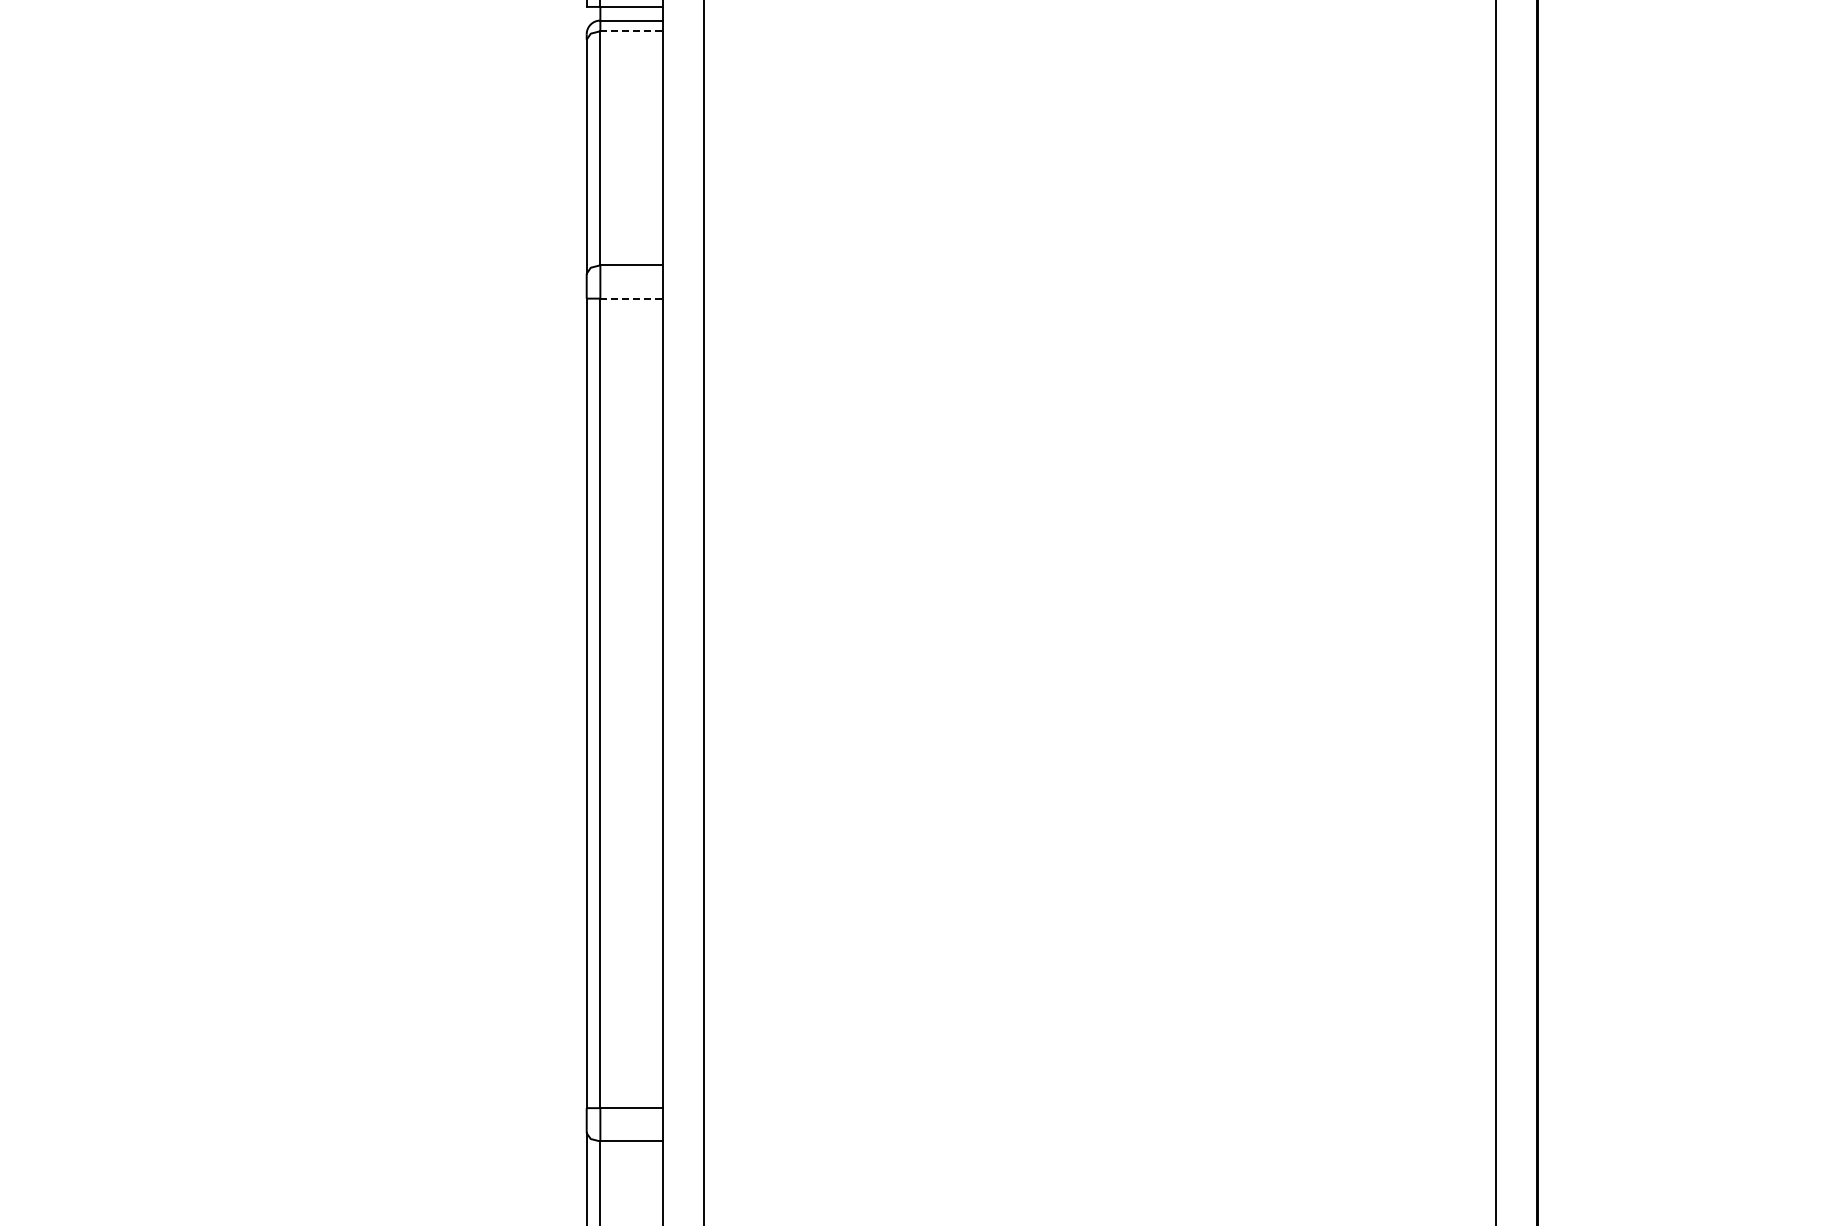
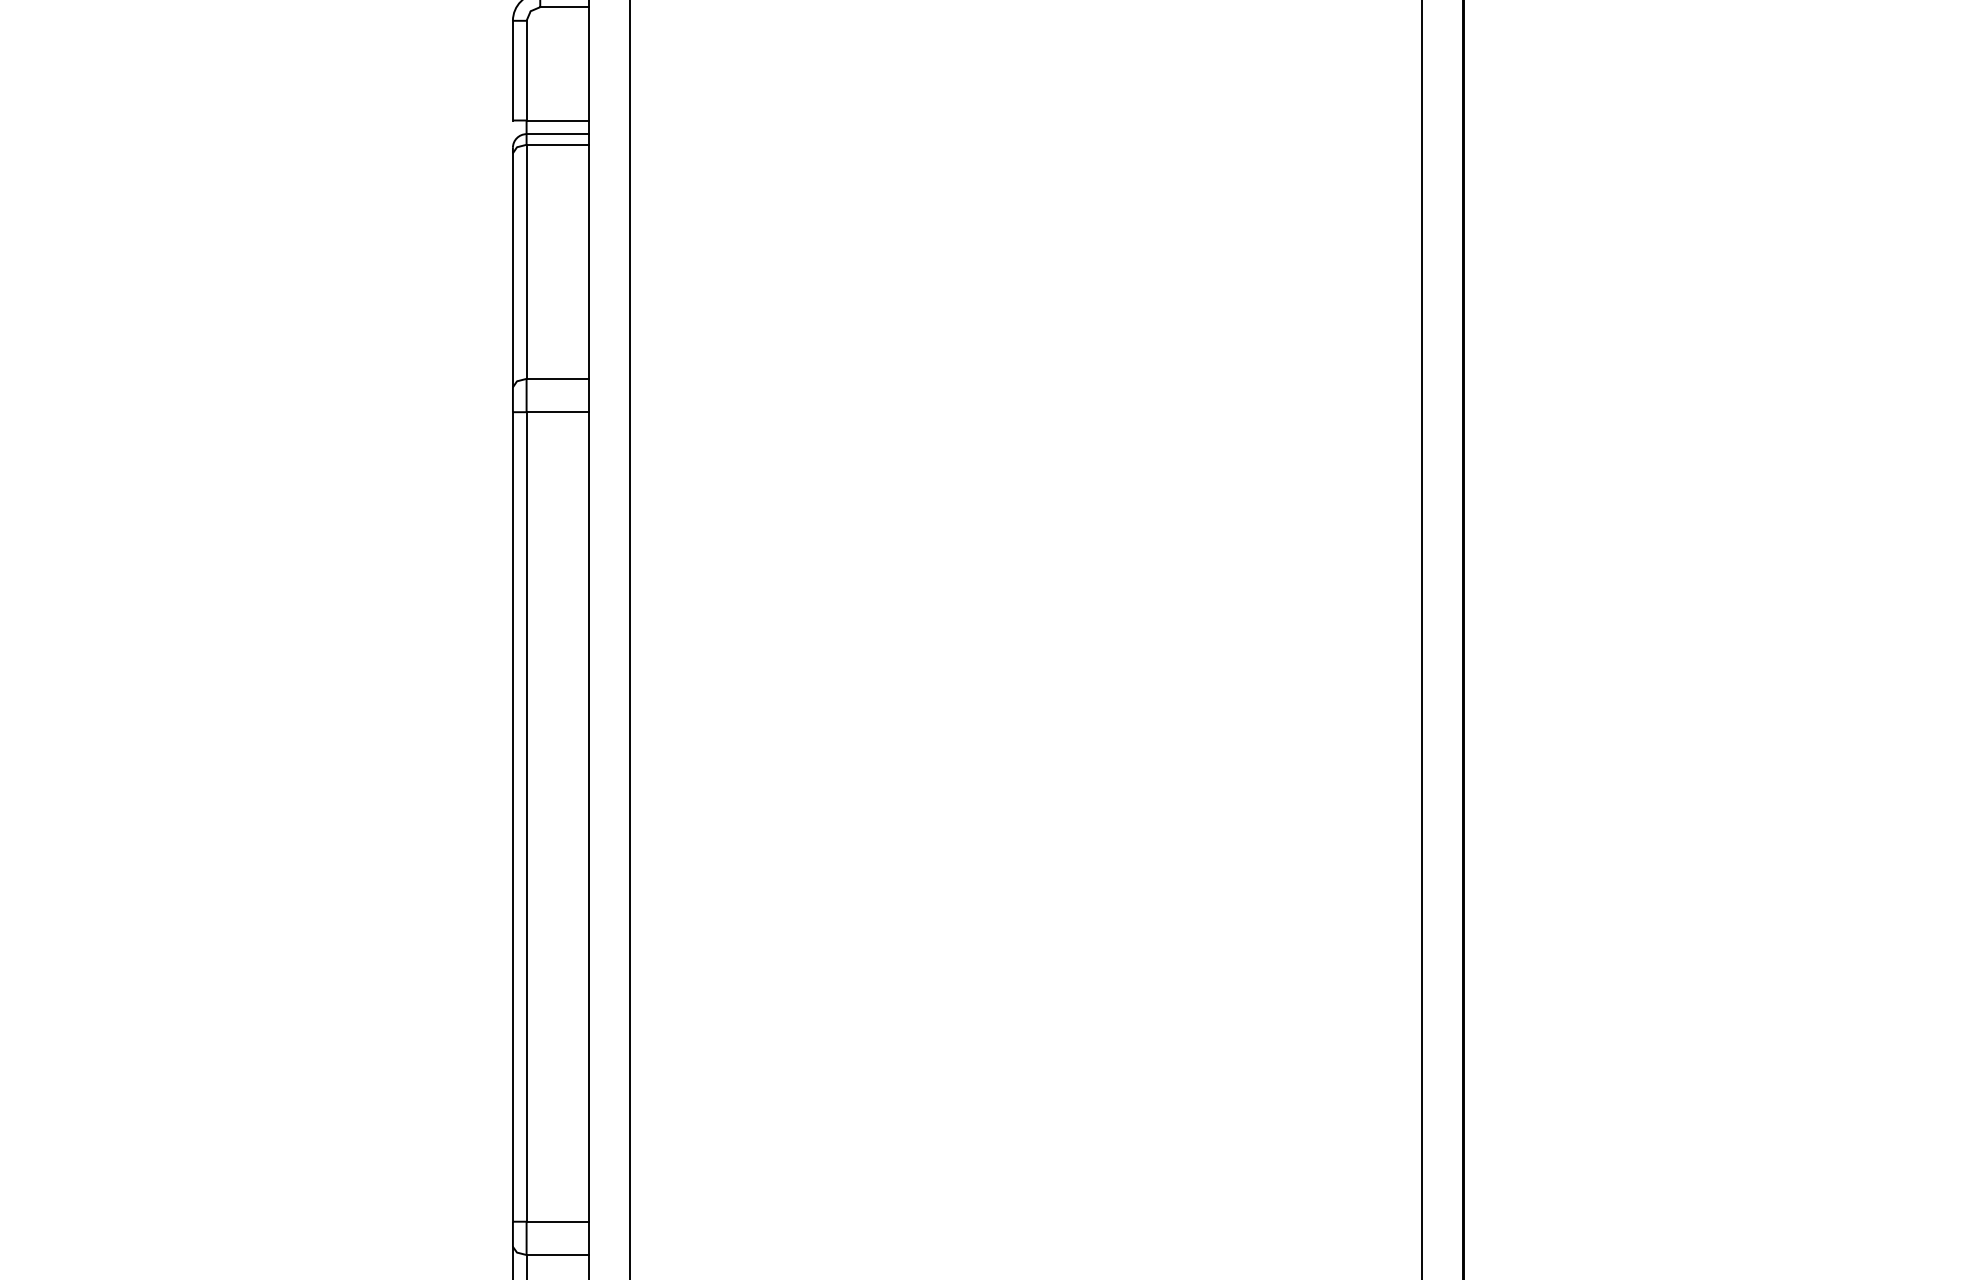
line: (632, 30) -> (558, 144), dashed -> solid
line: (632, 298) -> (558, 412), dashed -> solid

